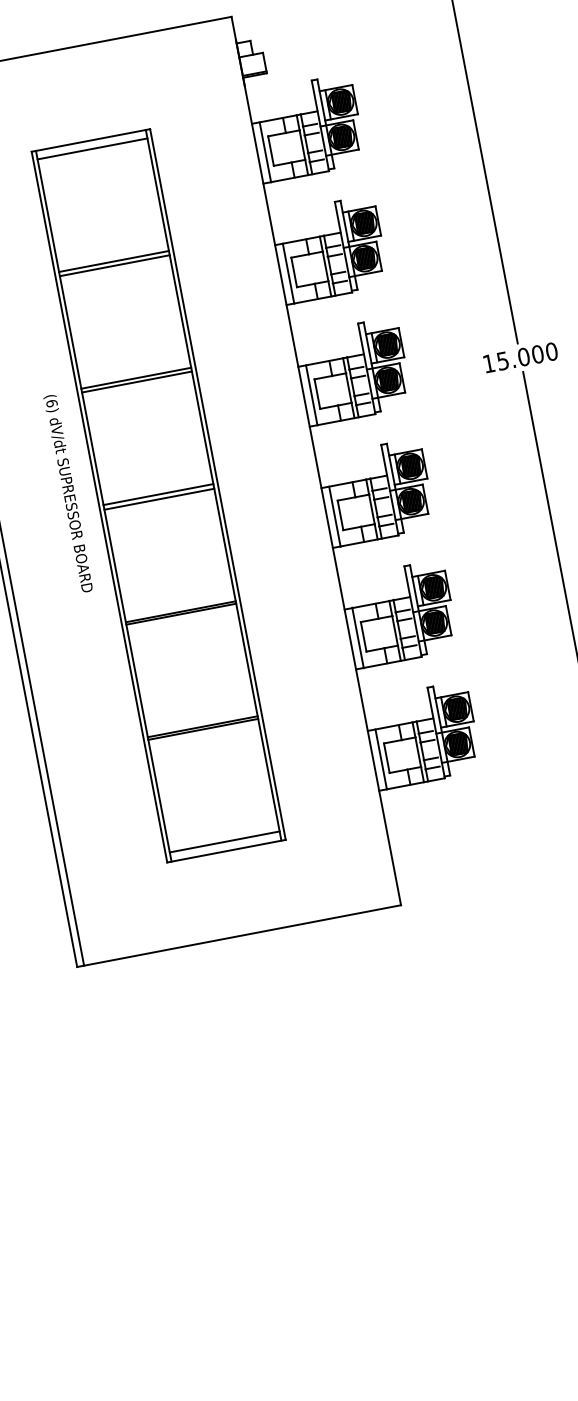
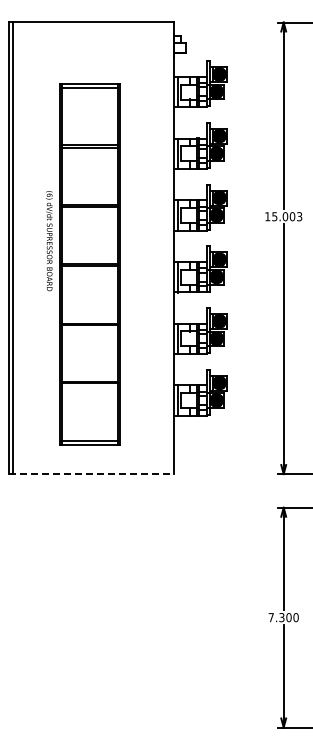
text: (551, 351) -> (299, 216), 15.000 -> 15.003
part: (156, 495) -> (89, 264), moved
line: (241, 936) -> (92, 474), solid -> dashed

